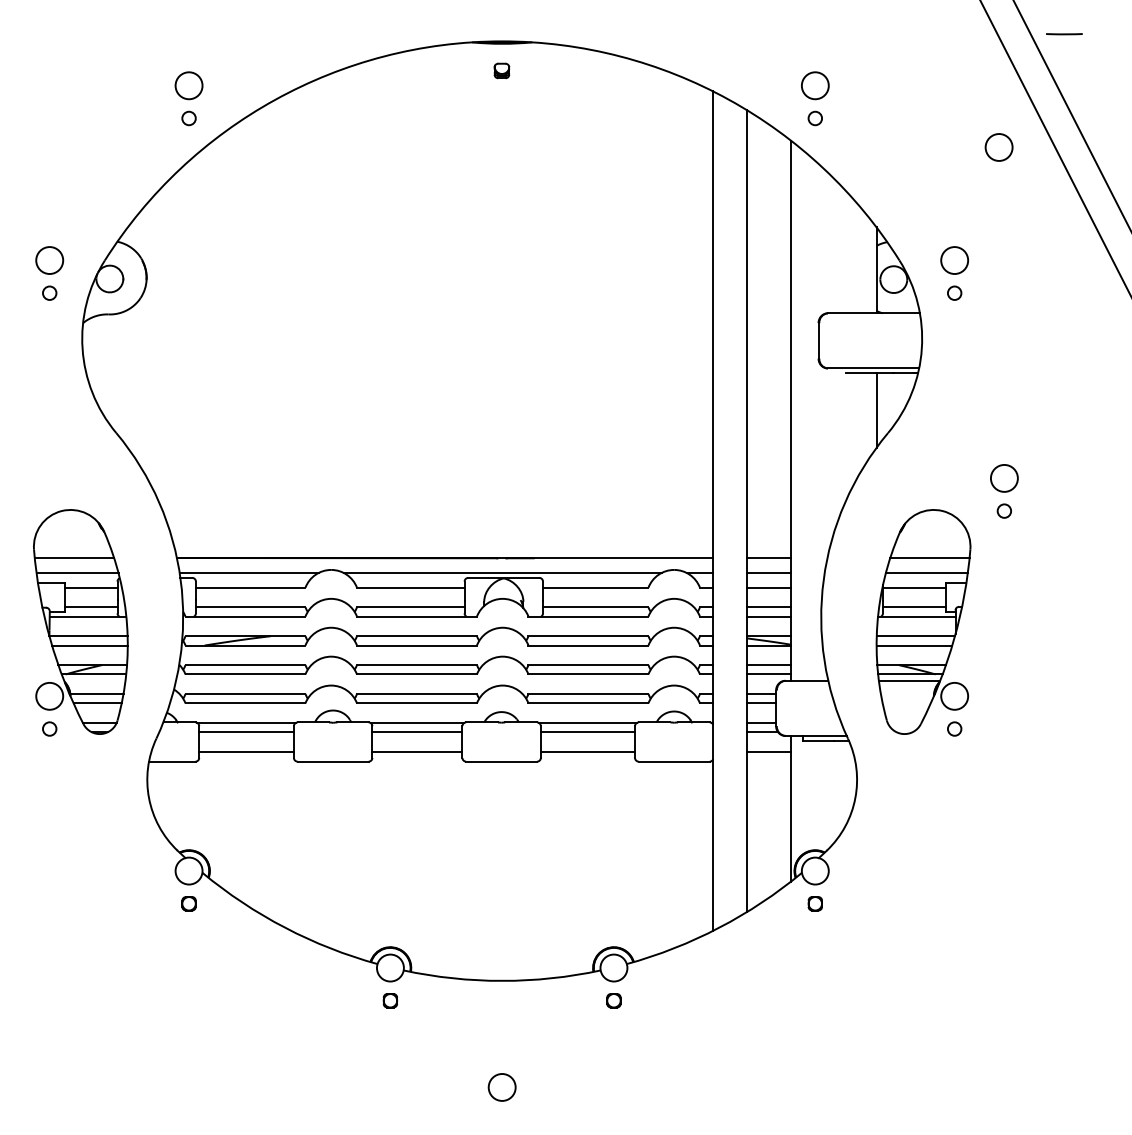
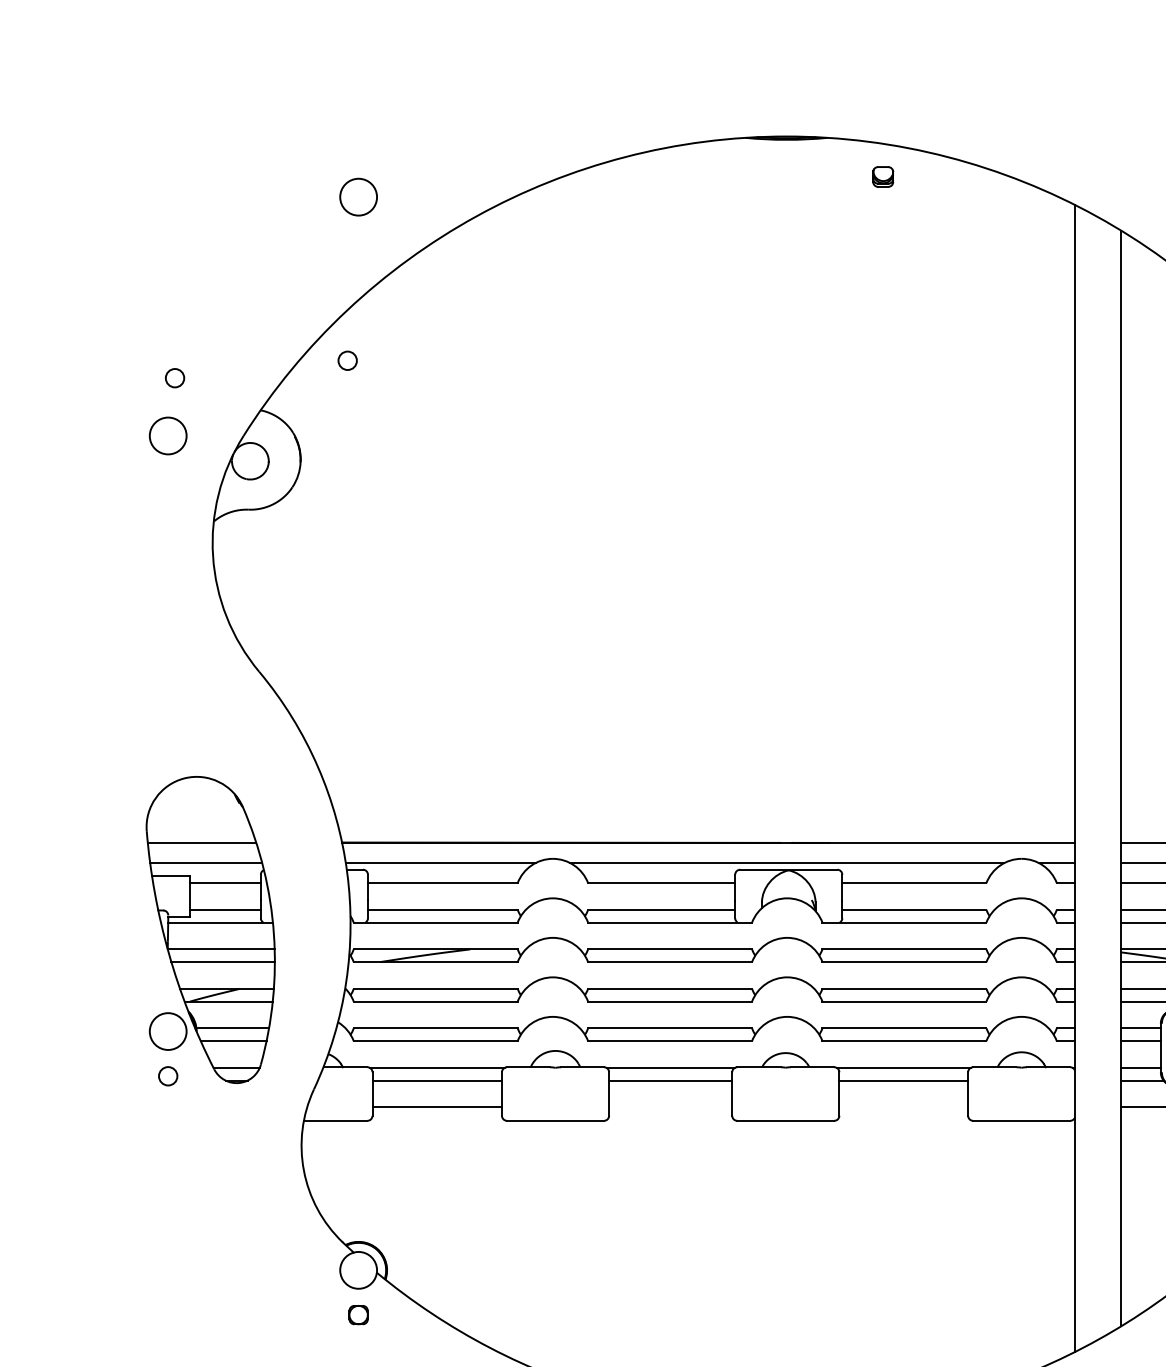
part: (501, 70) -> (882, 176), moved
circle: (188, 118) -> (346, 360), moved
circle: (49, 292) -> (174, 377), moved
line: (417, 751) -> (670, 1106), removed
line: (587, 751) -> (903, 1106), removed

